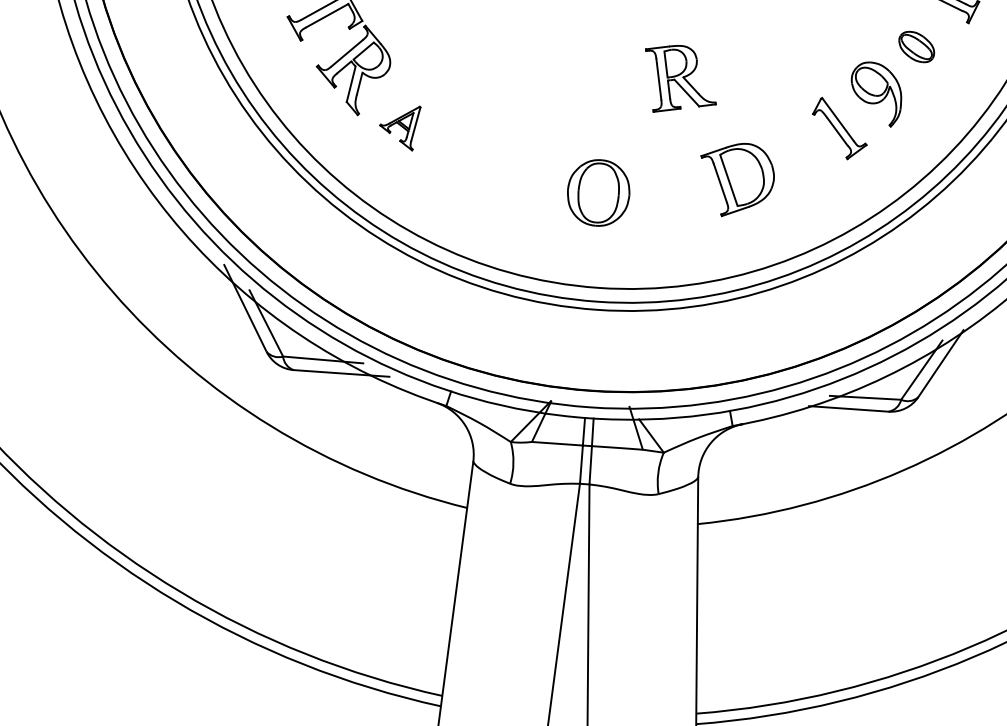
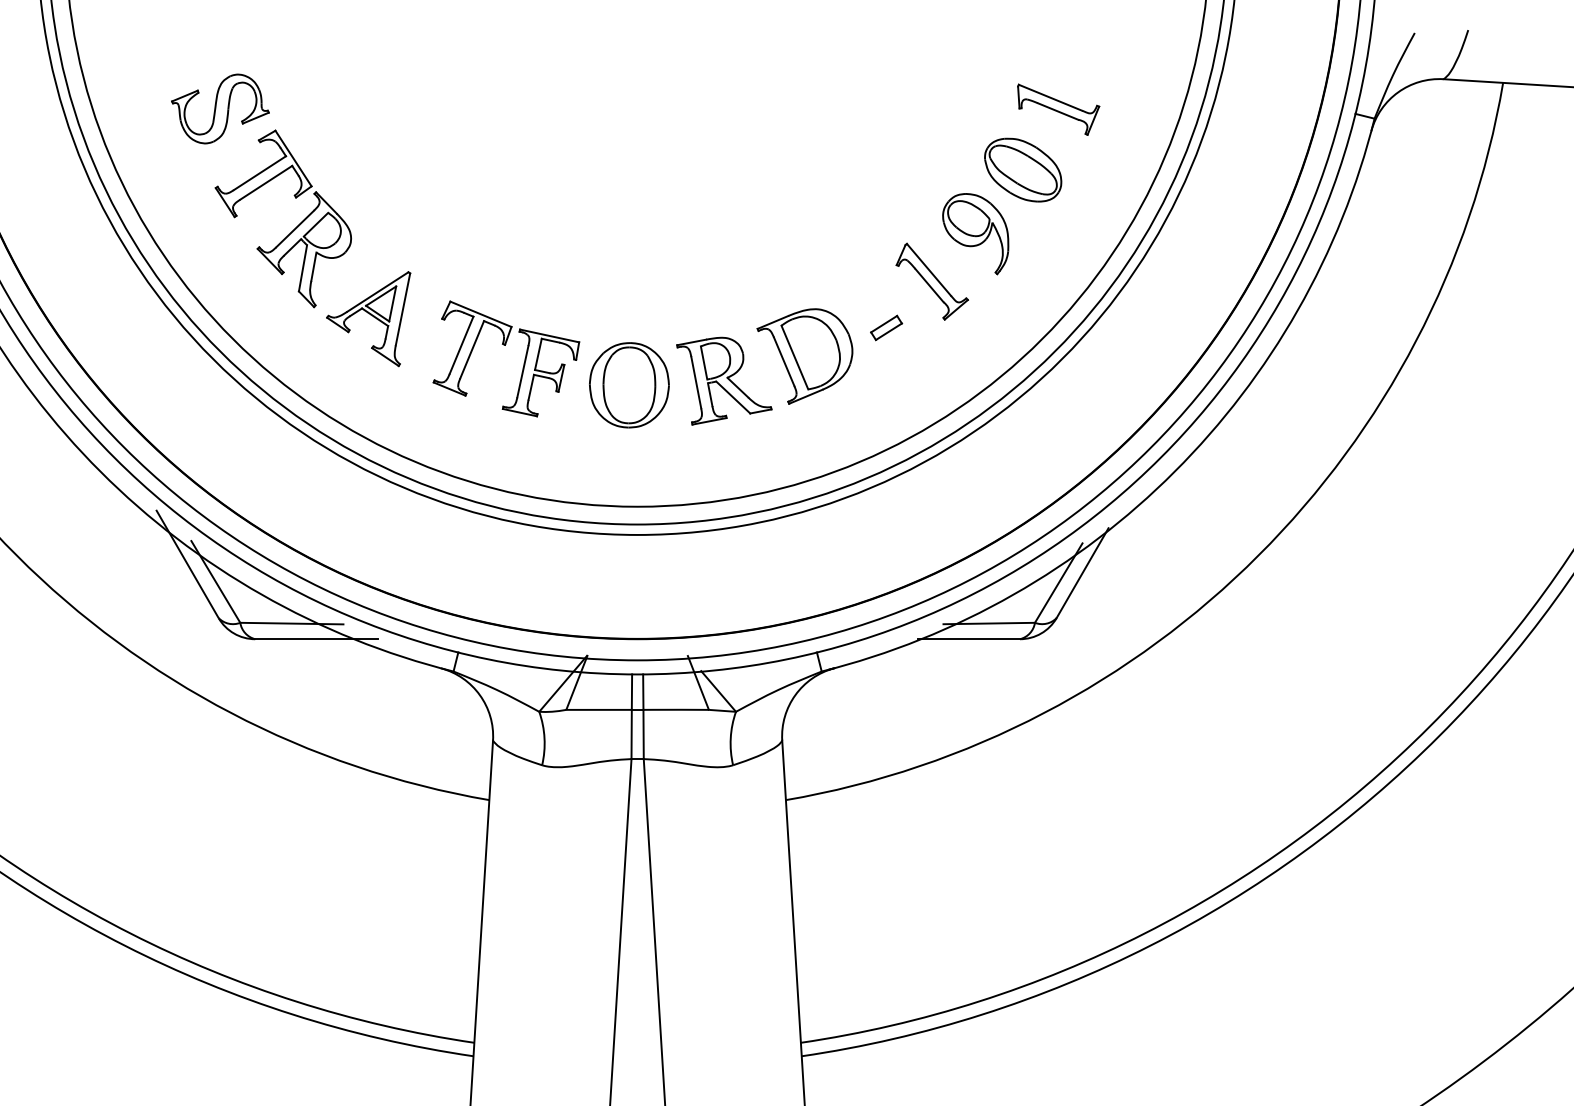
part: (916, 46) -> (1023, 169), size x1.67
part: (680, 79) -> (724, 380), moved
part: (399, 127) -> (368, 319), size x1.67
part: (504, 155) -> (505, 345), added
part: (801, 162) -> (886, 327), added

